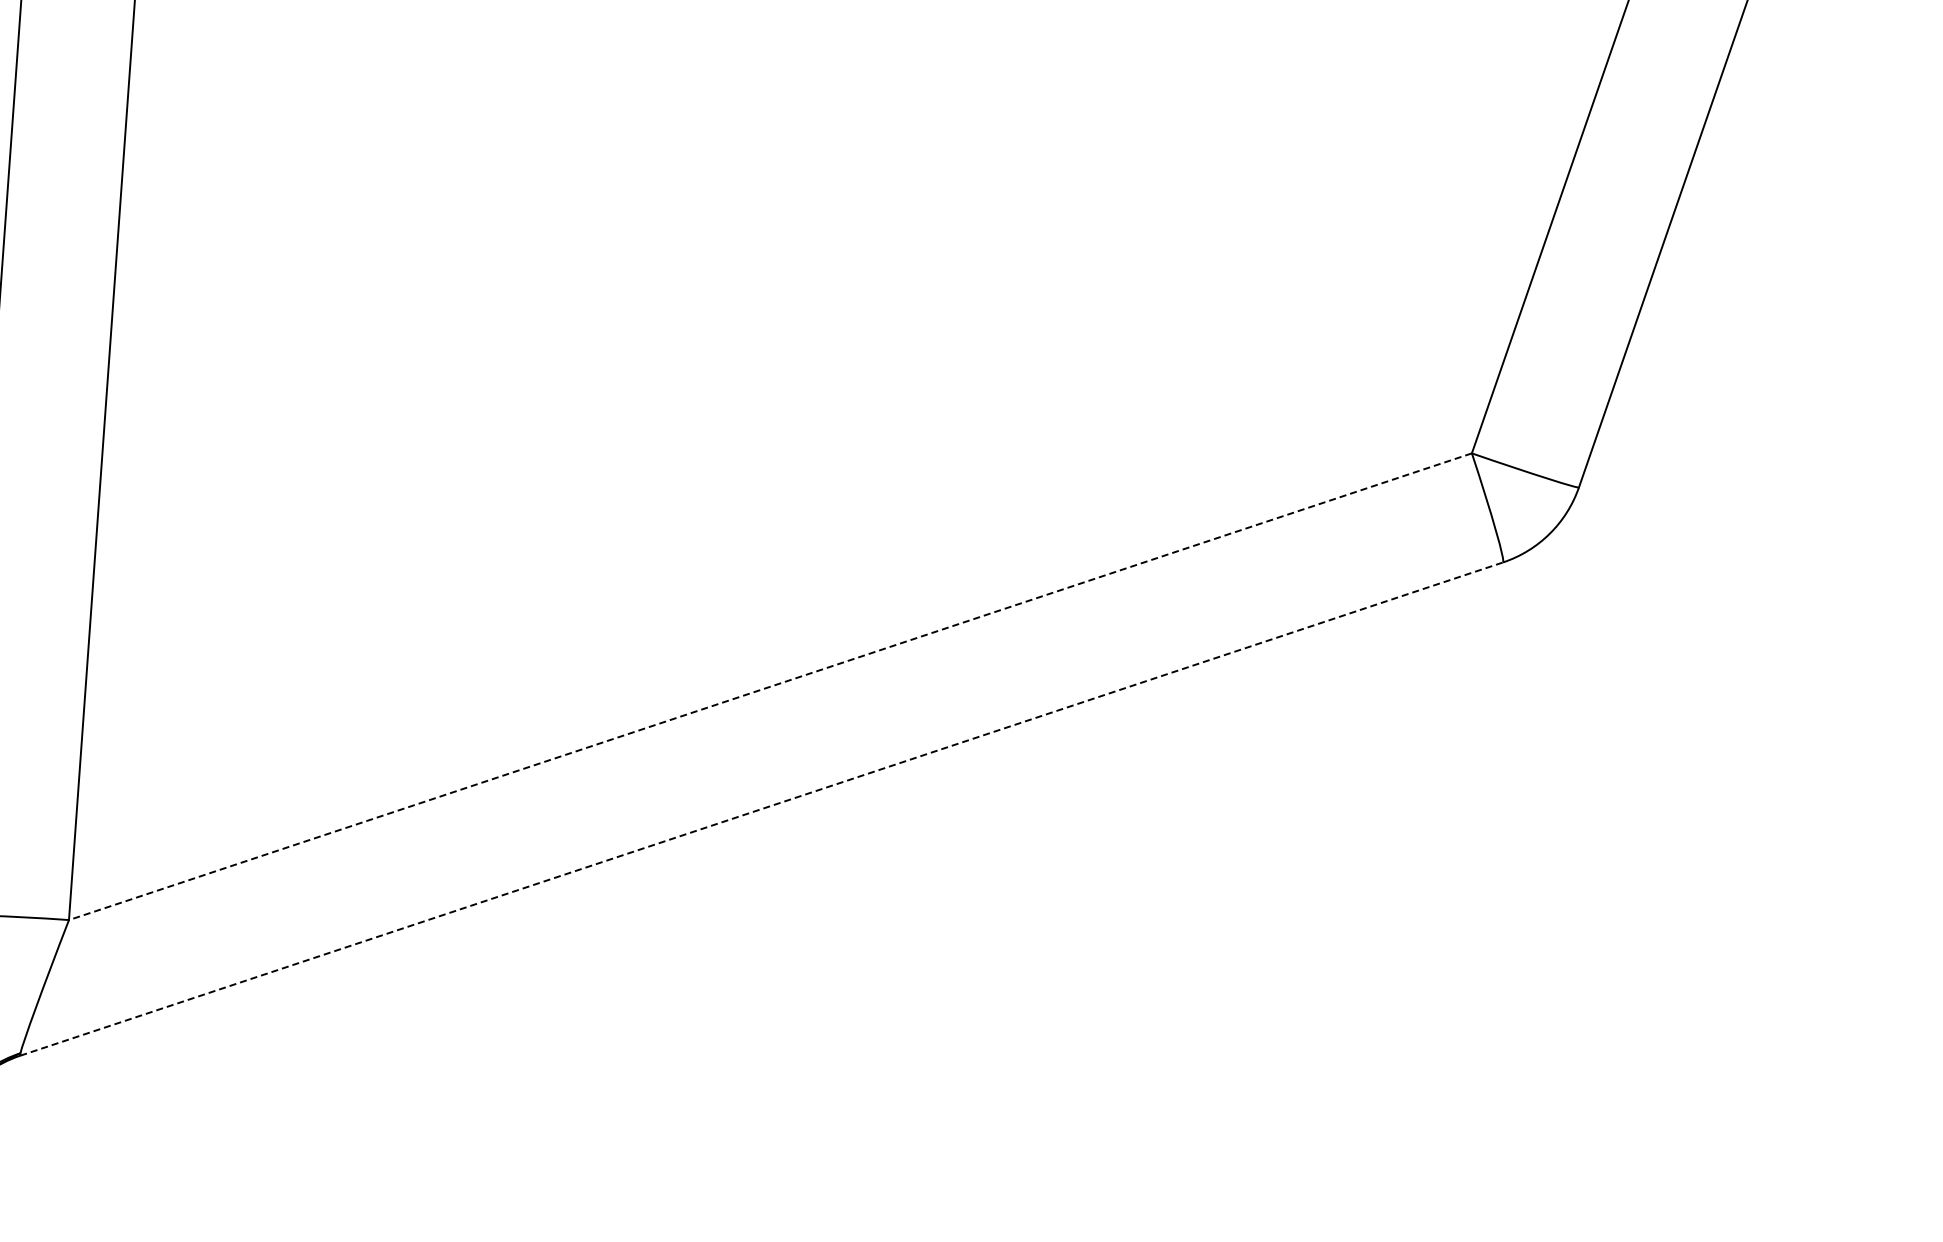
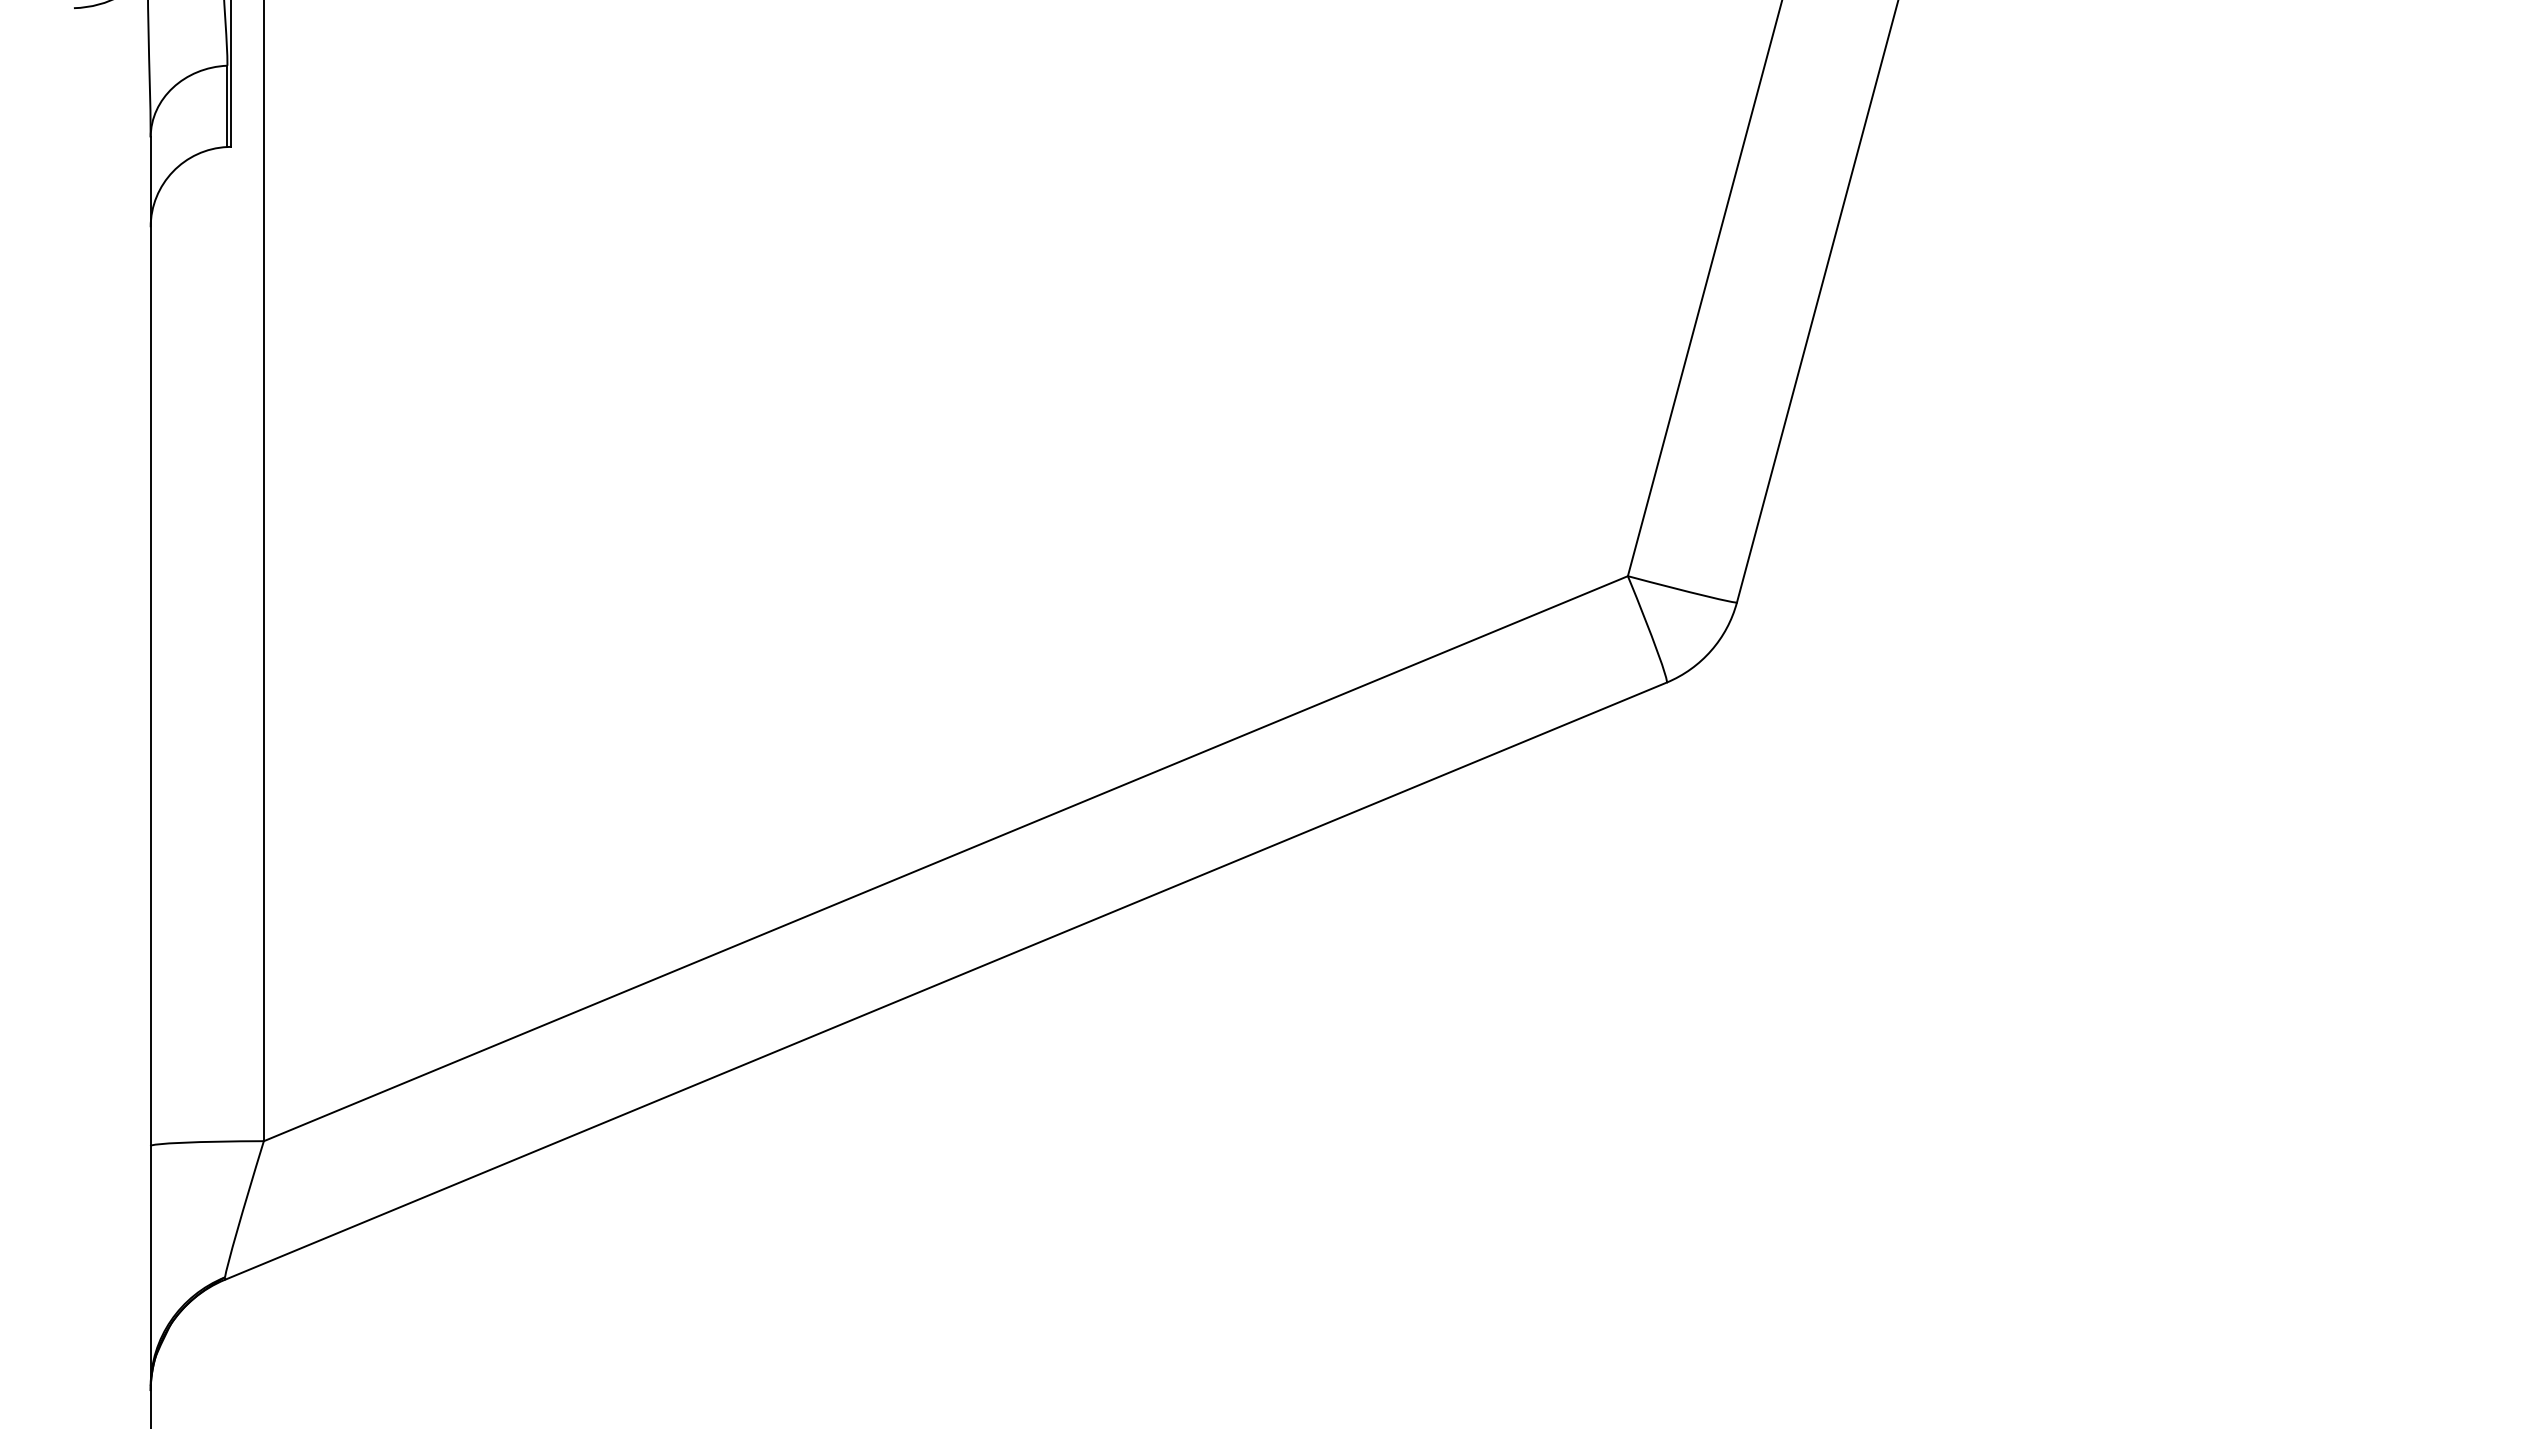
line: (770, 686) -> (945, 858), dashed -> solid
line: (762, 809) -> (946, 981), dashed -> solid

